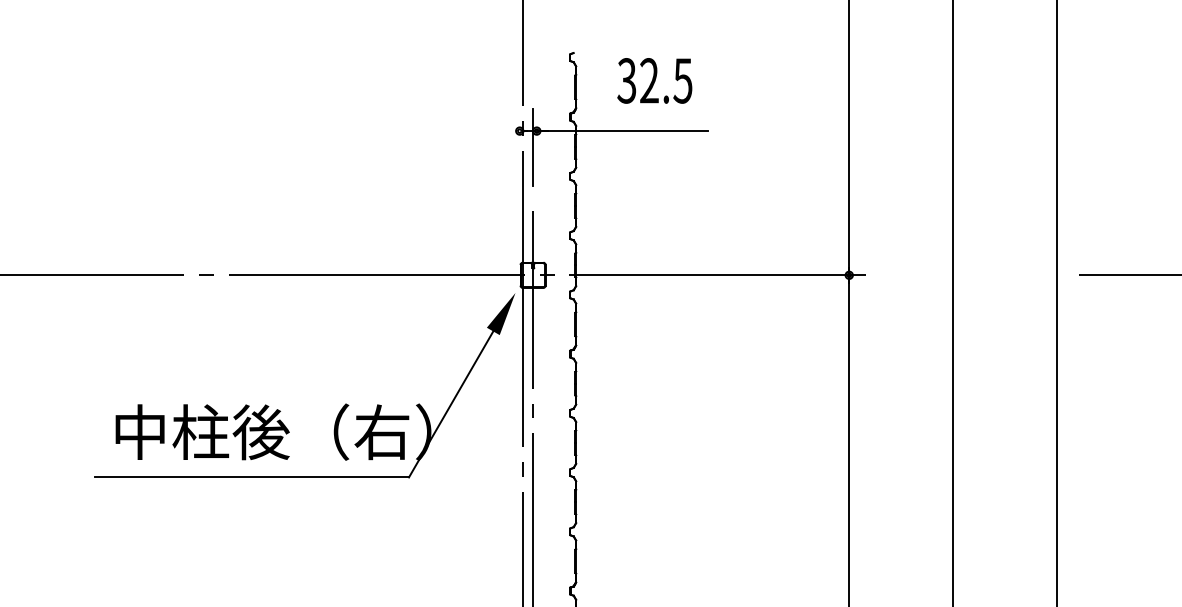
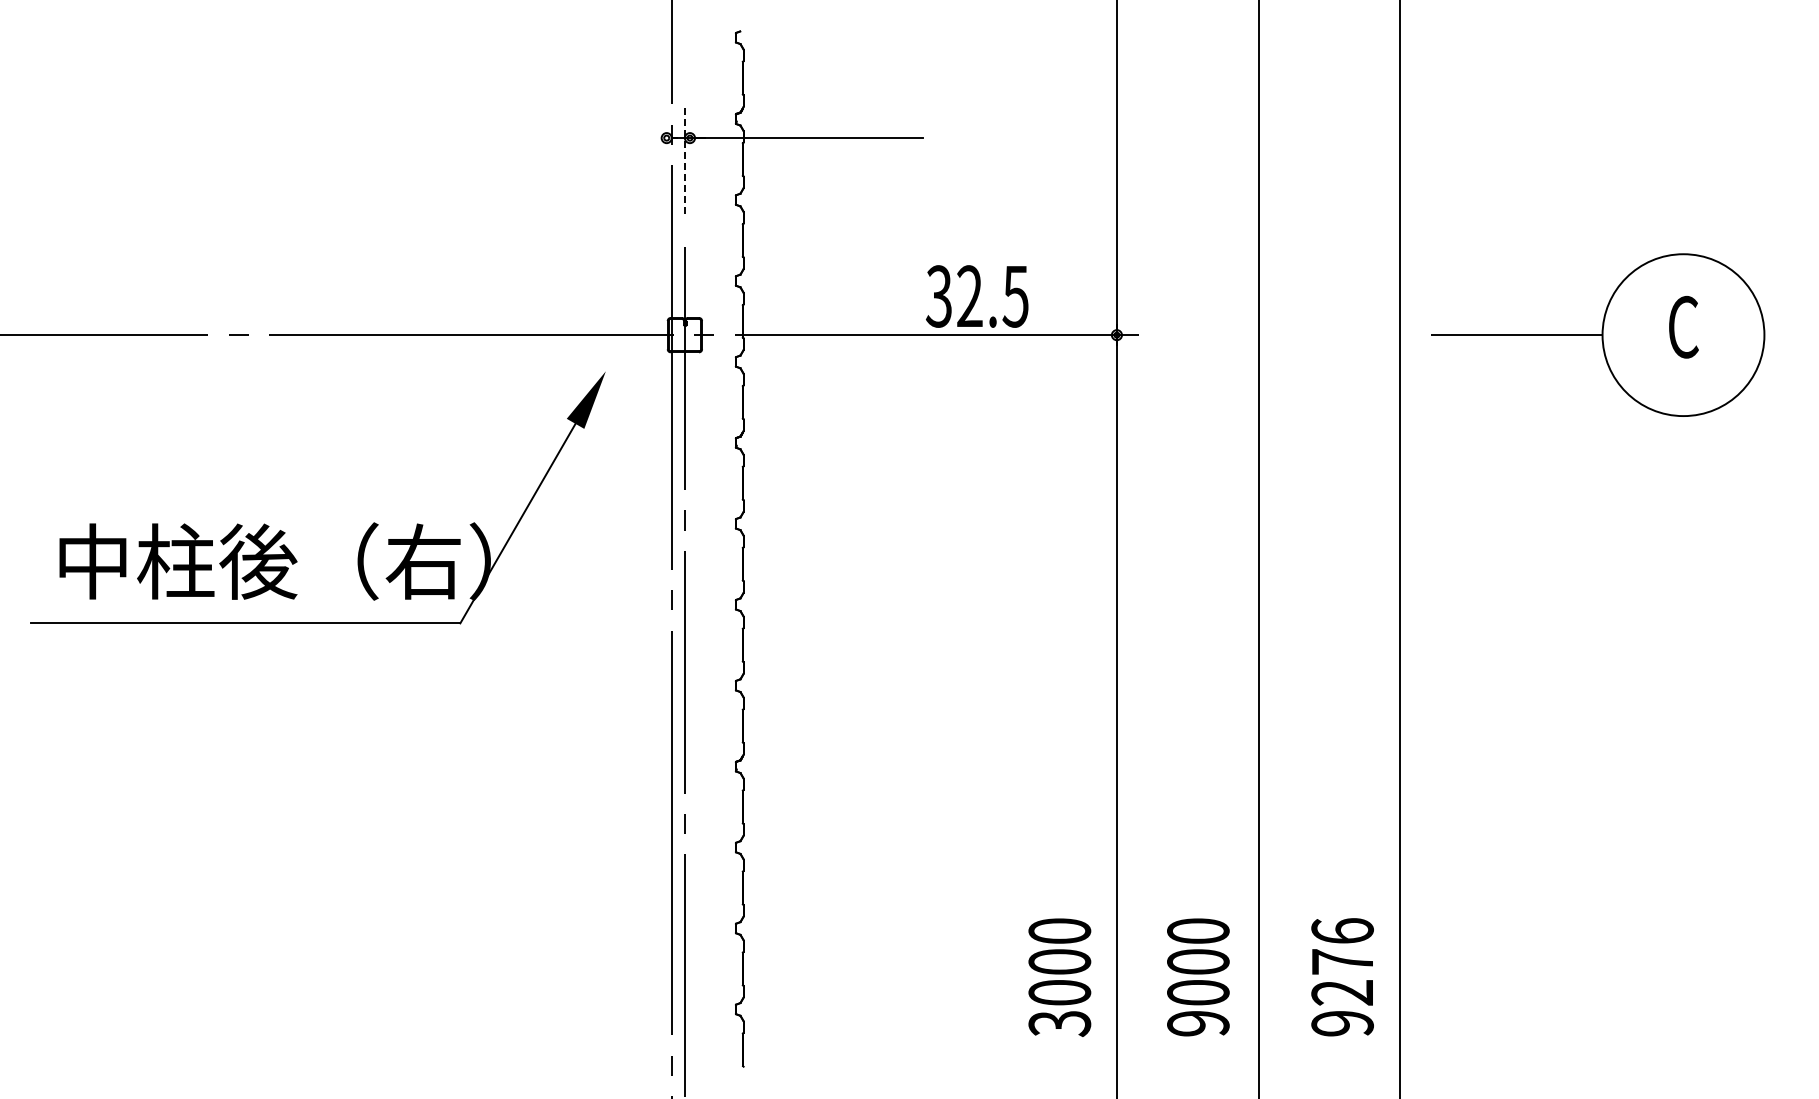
text: (655, 80) -> (977, 296), moved
line: (532, 147) -> (684, 160), solid -> dashed
part: (281, 410) -> (285, 532), moved

